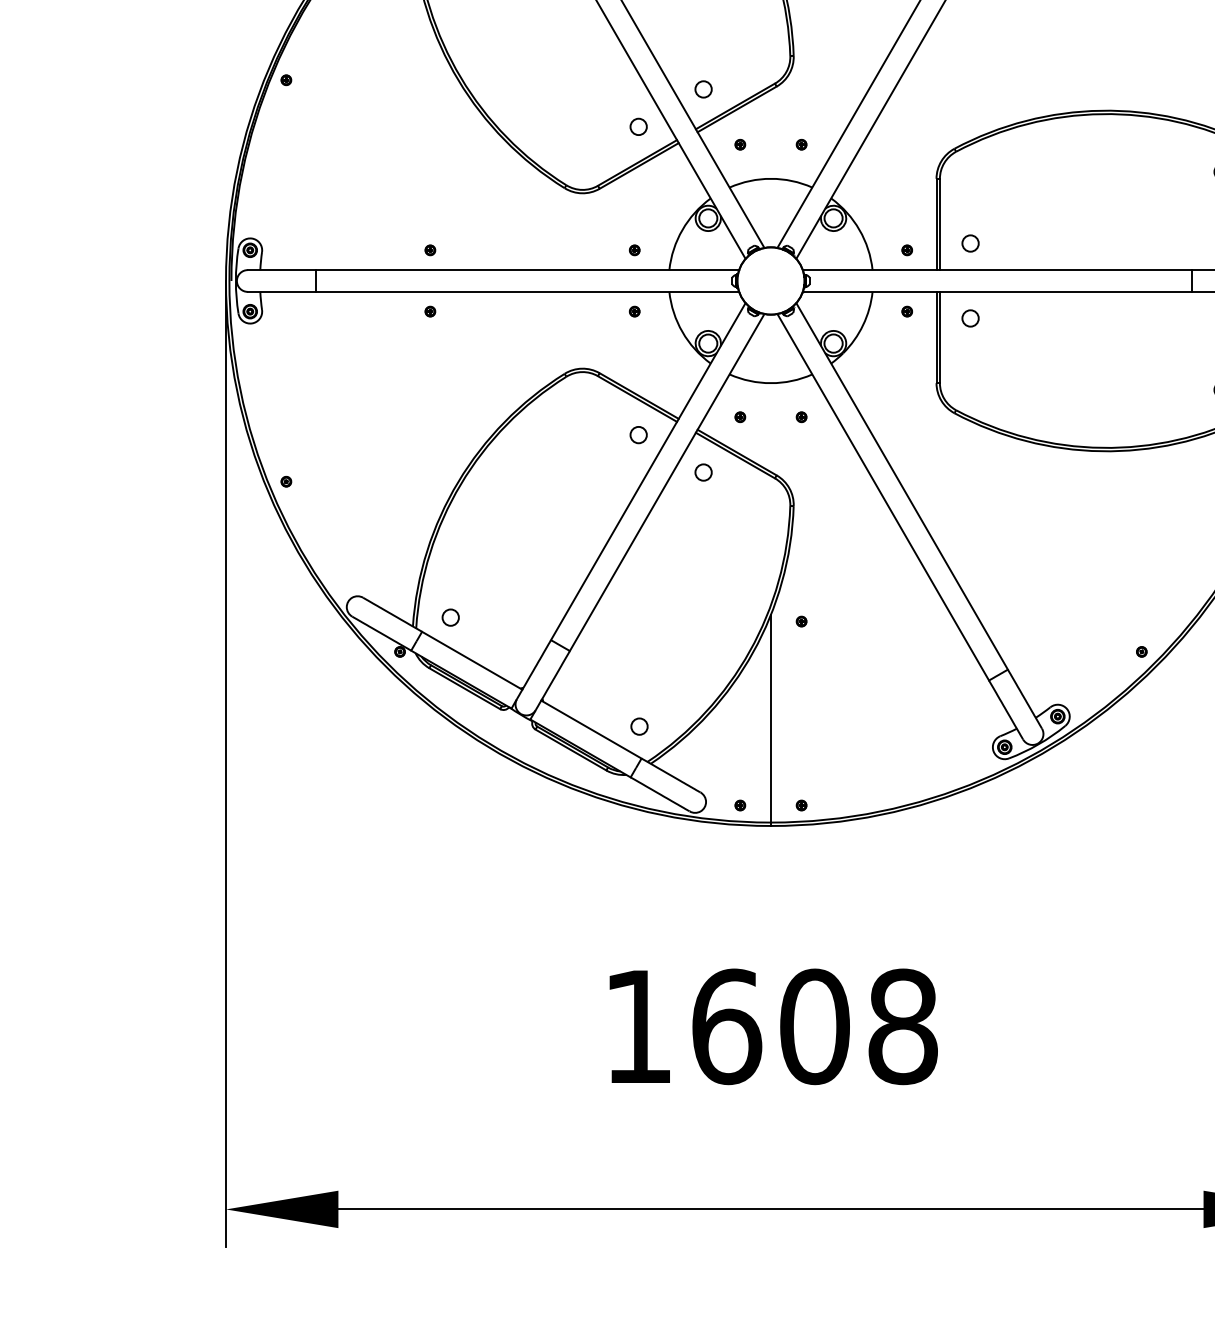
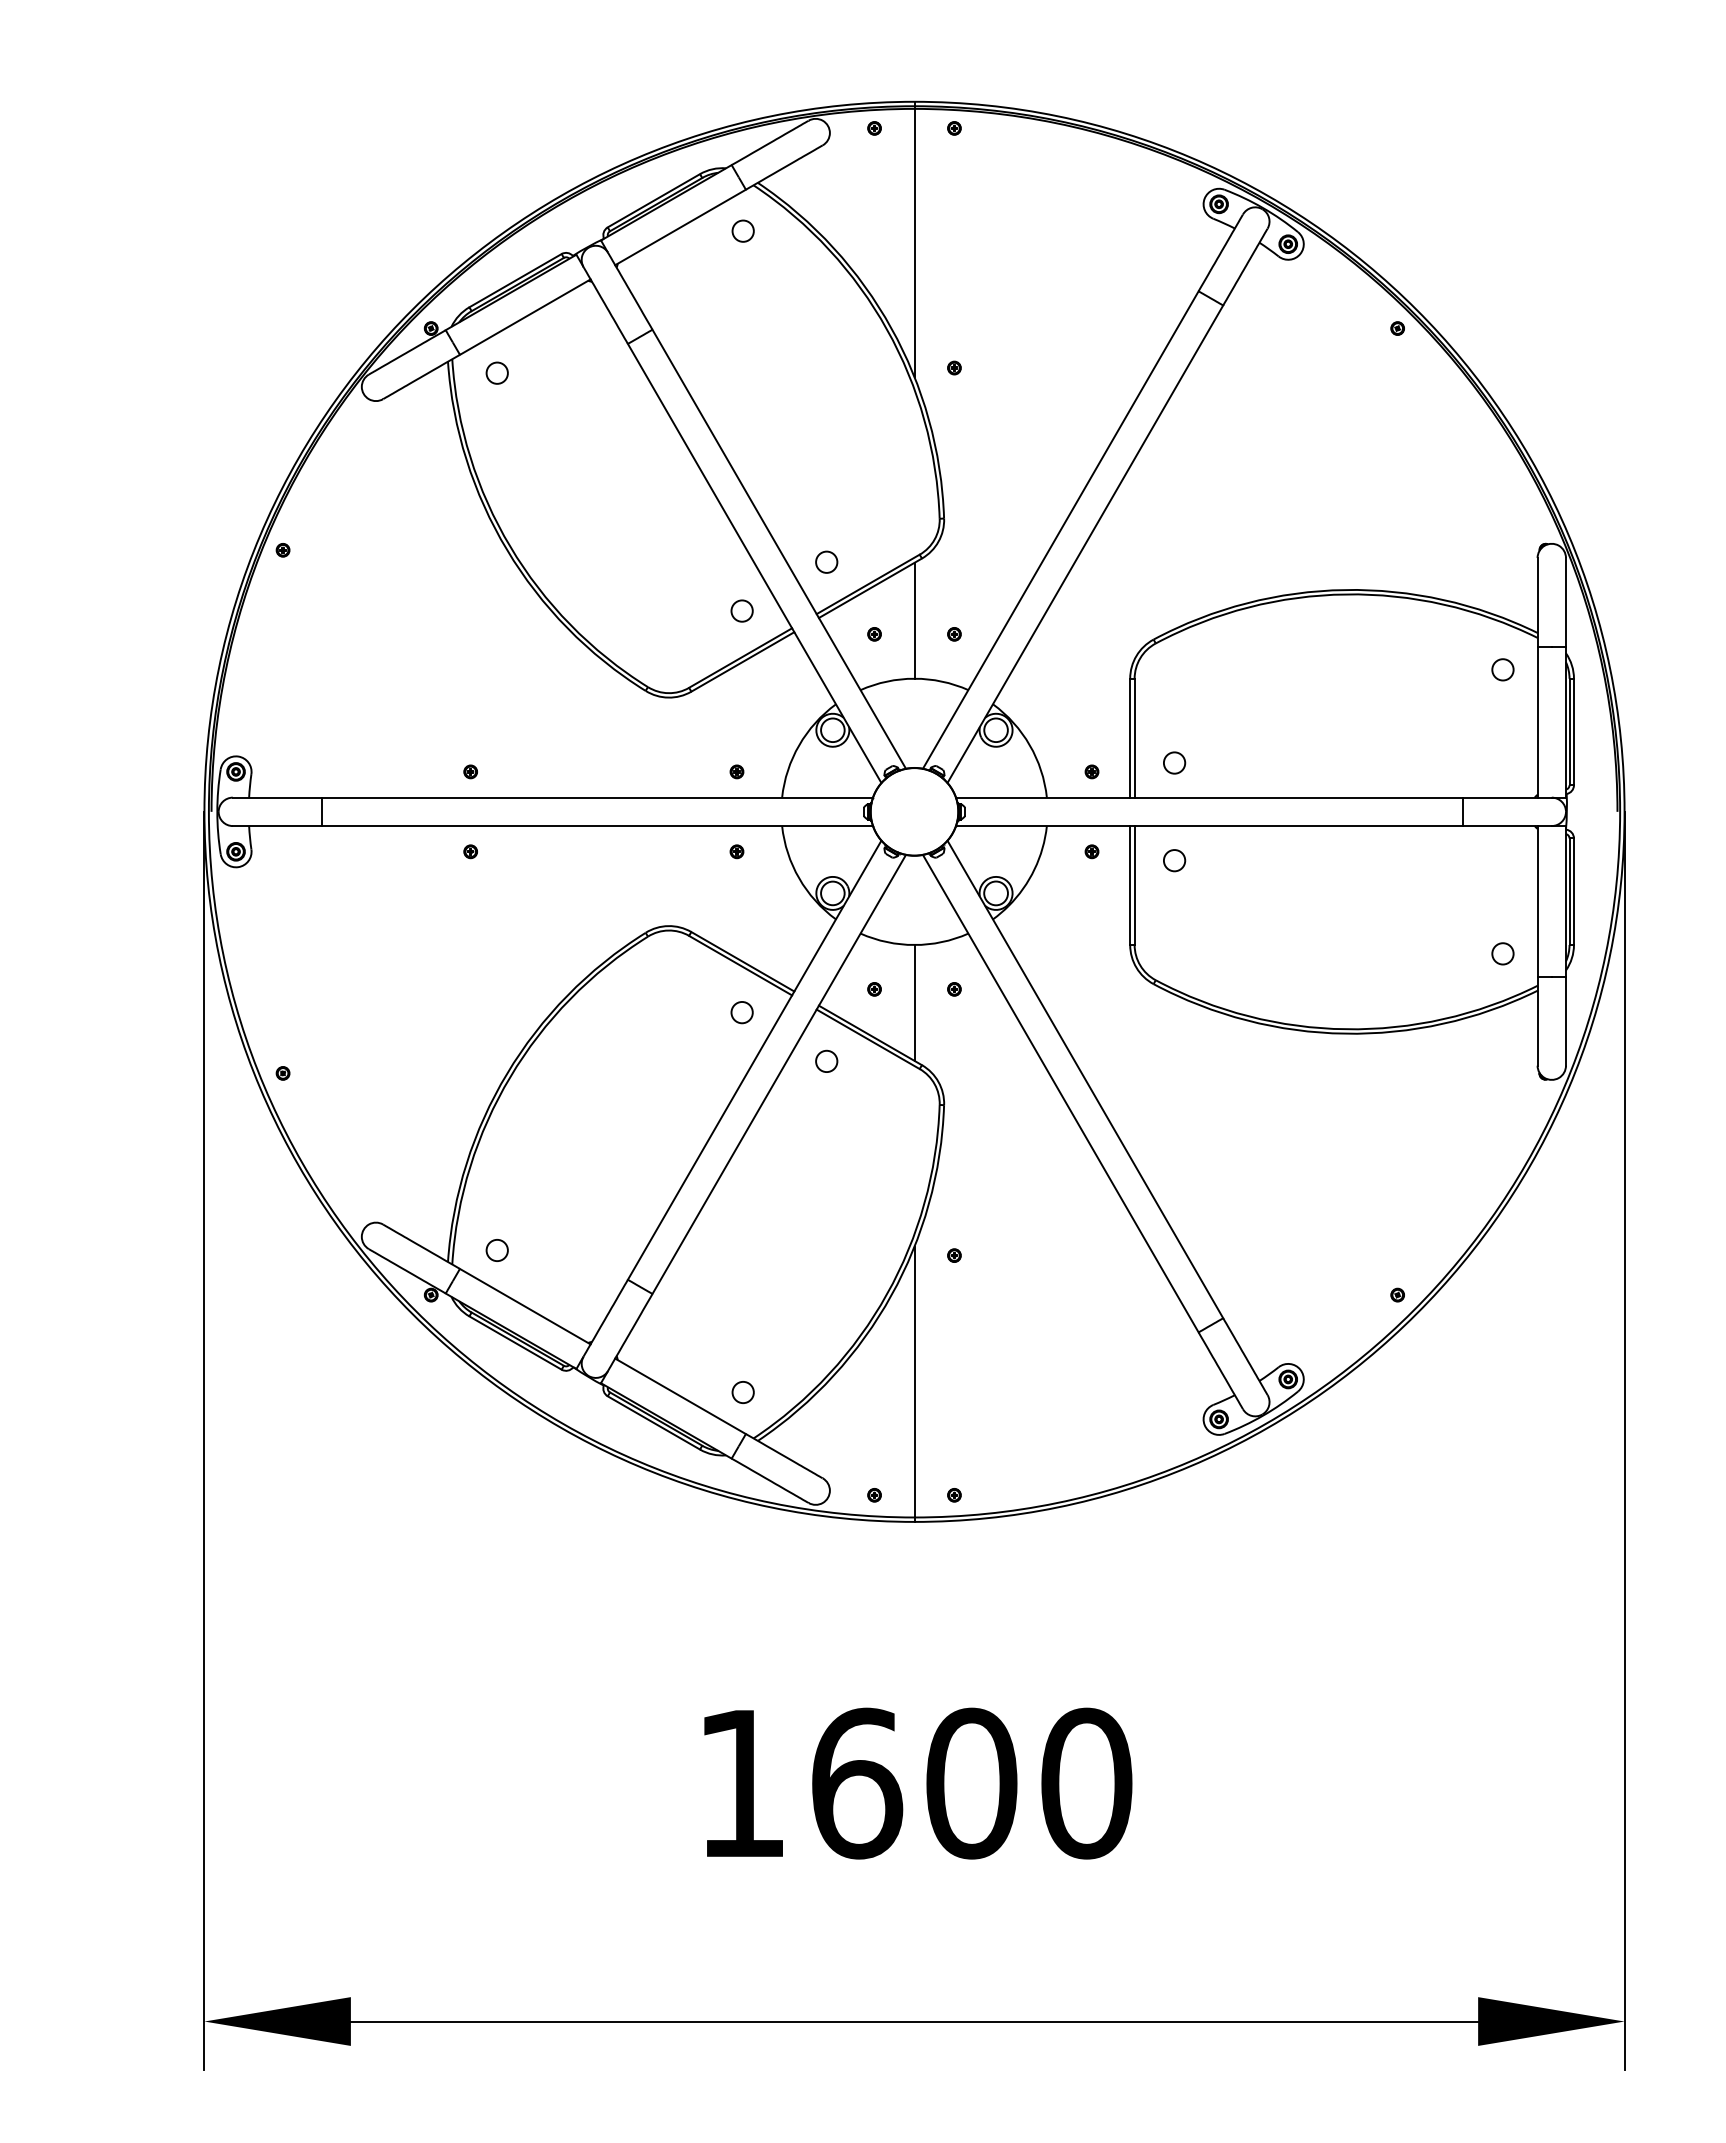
line: (770, 134) -> (914, 620), added
line: (770, 427) -> (914, 1002), added
text: (902, 1026) -> (1086, 1783), 1608 -> 1600

